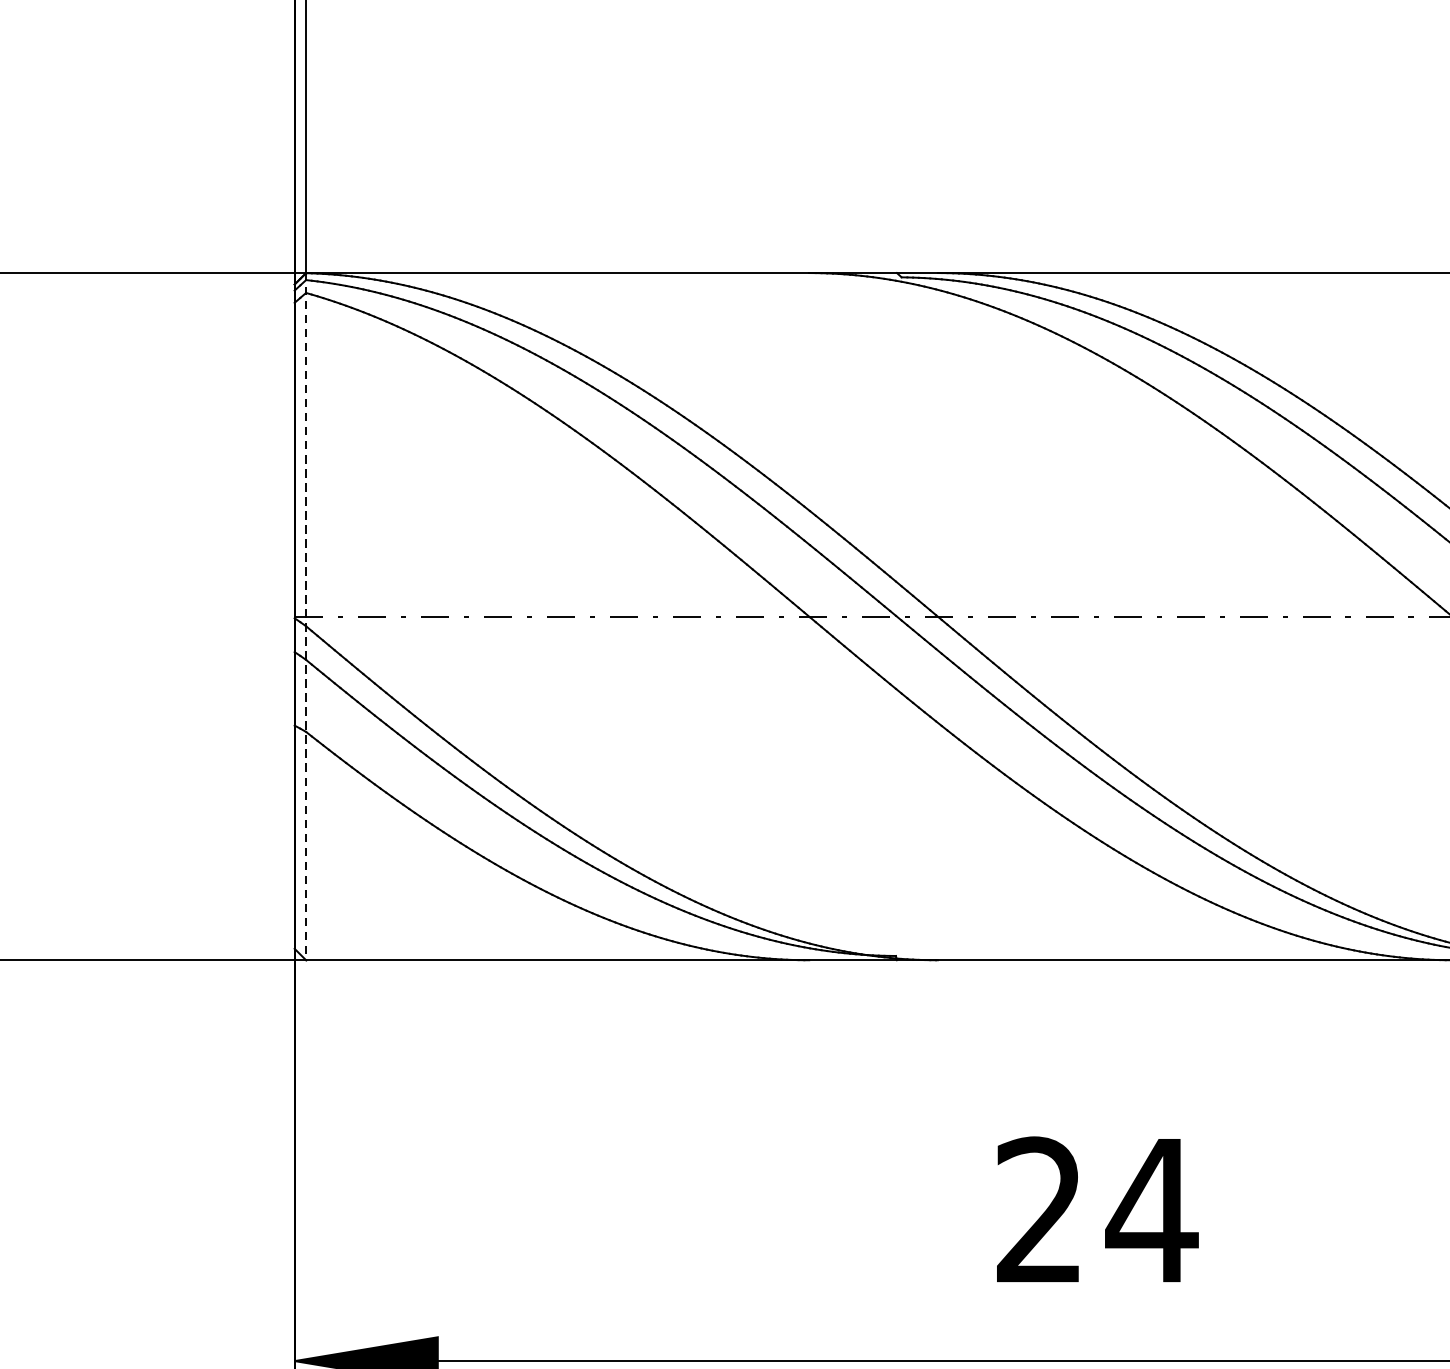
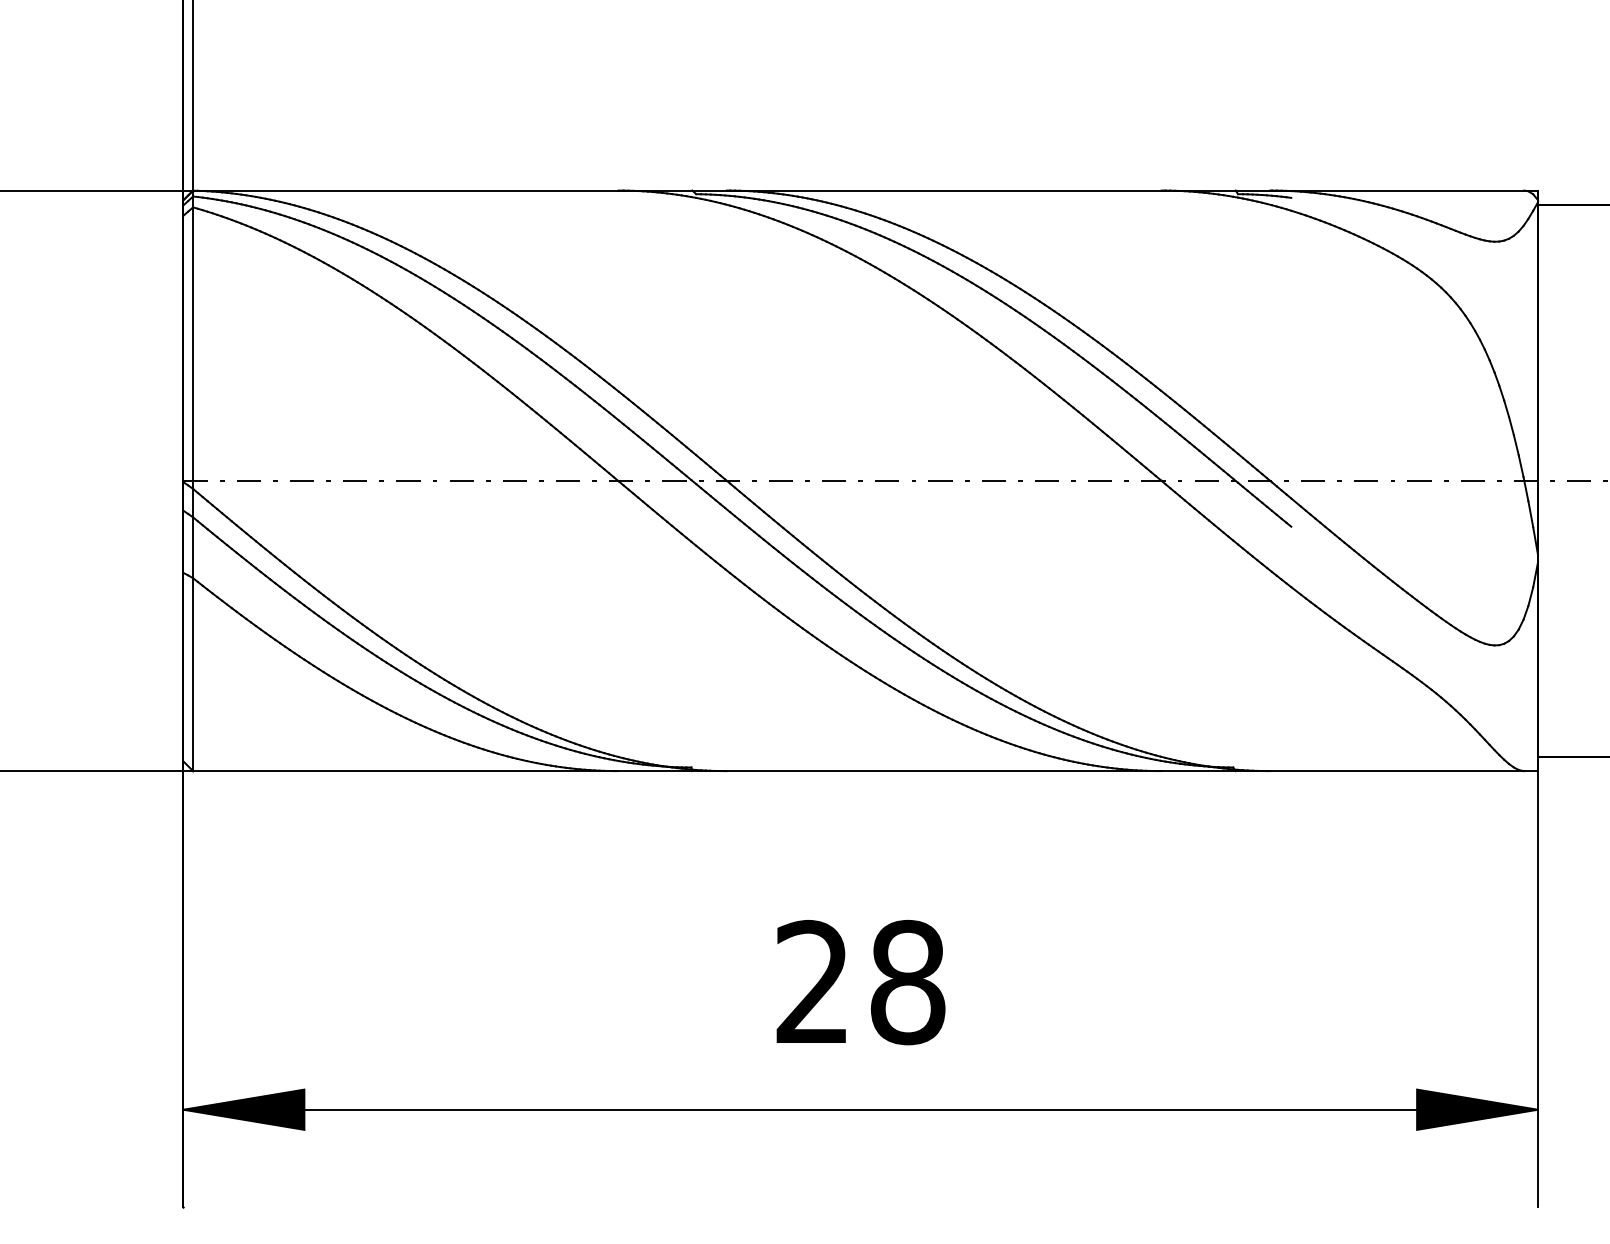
line: (306, 617) -> (193, 481), dashed -> solid
text: (1151, 1210) -> (907, 982), 24 -> 28

